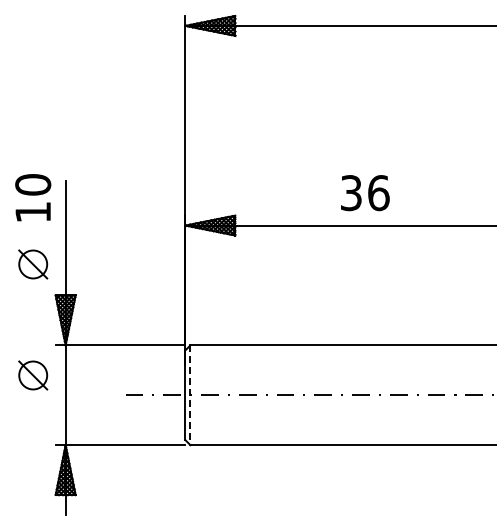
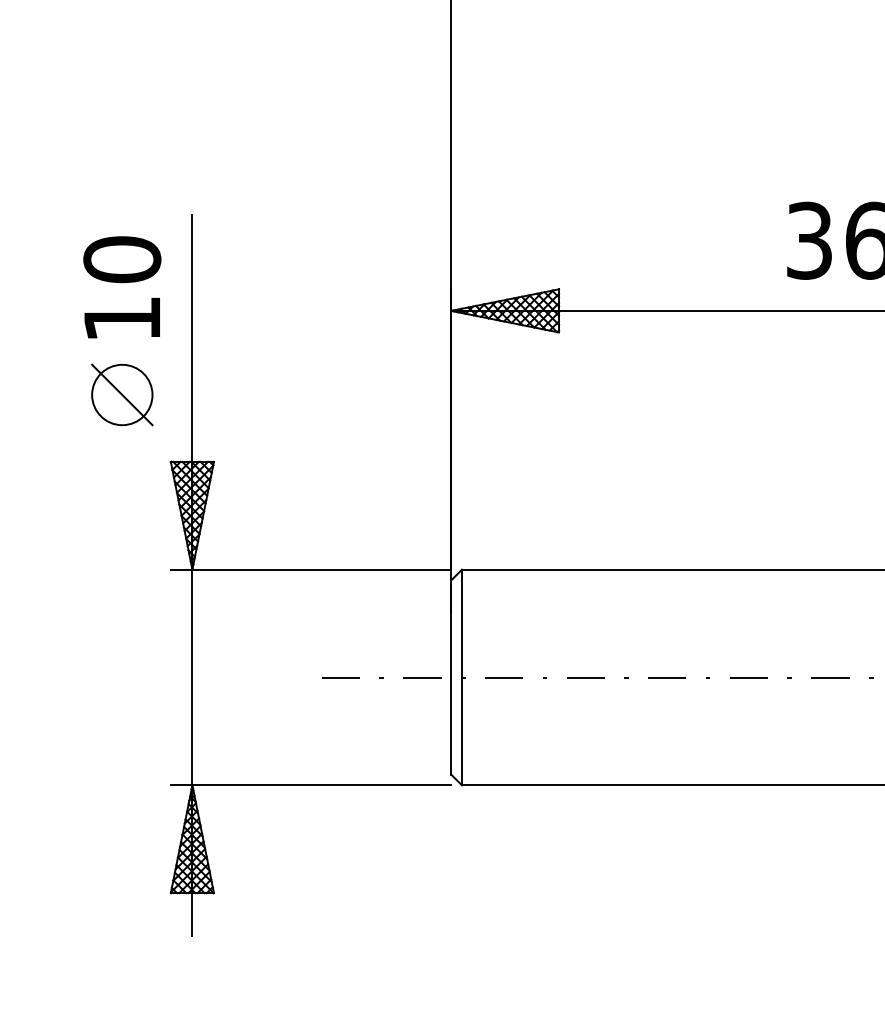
text: (33, 197) -> (122, 286), moved
part: (33, 375) -> (122, 634), removed
line: (190, 395) -> (462, 678), dashed -> solid

